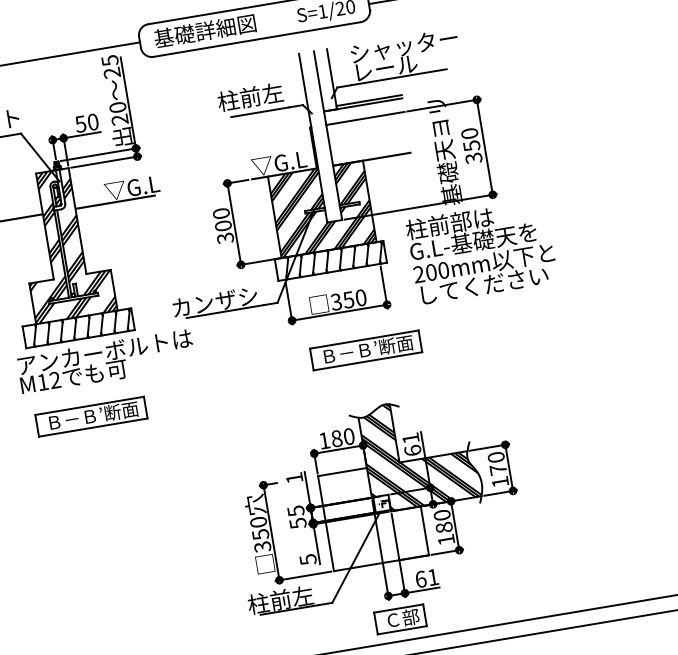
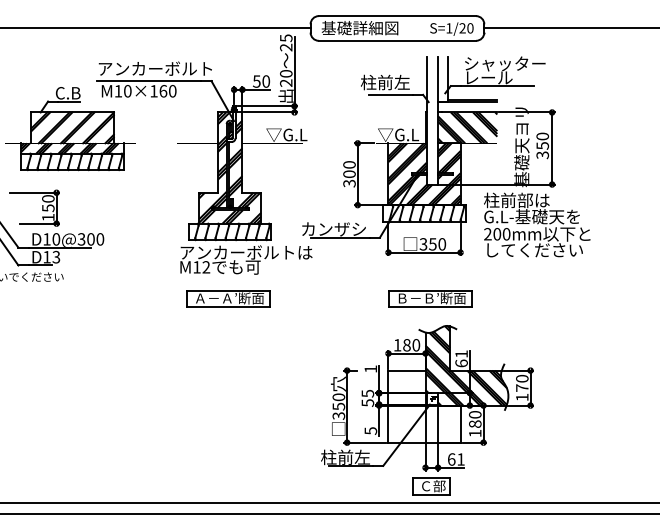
hatch: (368, 138) -> (467, 127), added
part: (366, 350) -> (430, 298), moved
text: (71, 419) -> (213, 298), Ｂ－Ｂ’断面 -> Ａ－Ａ’断面

